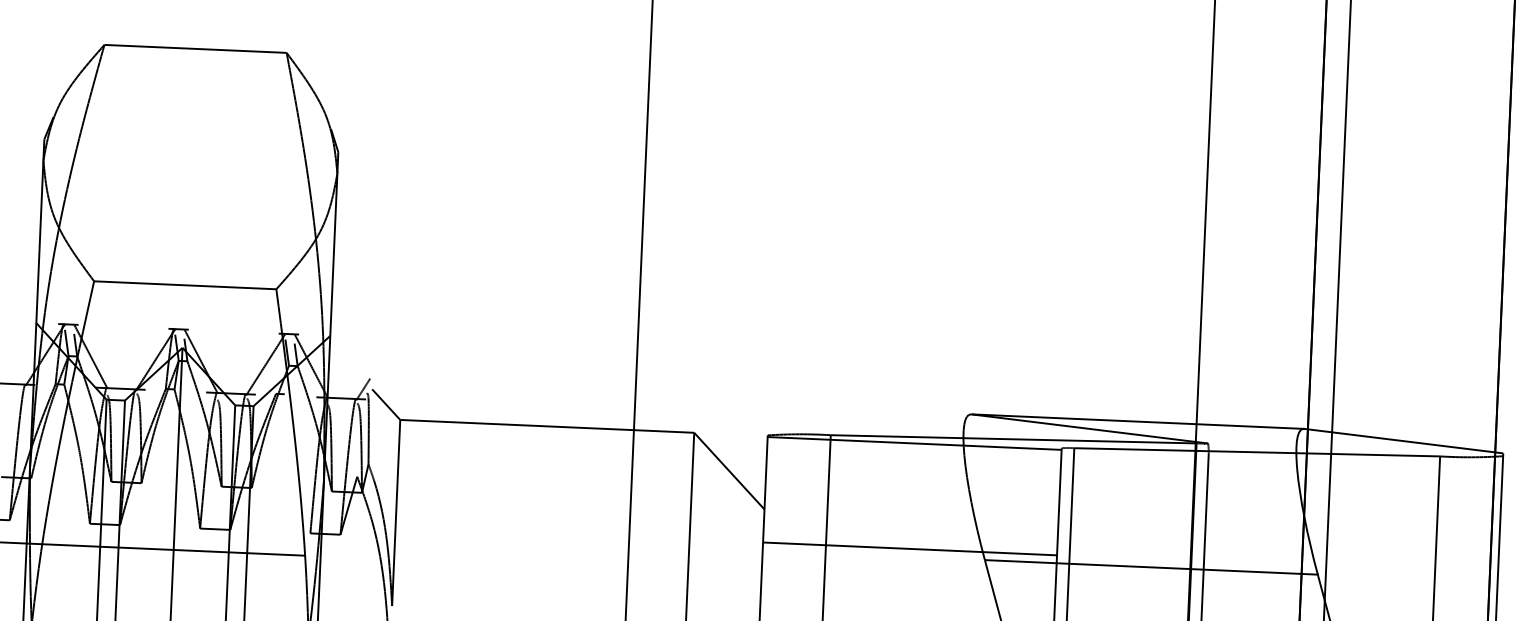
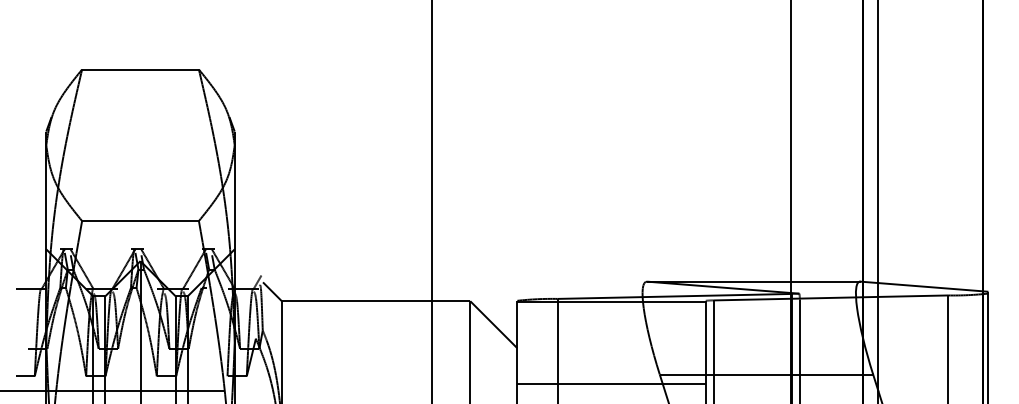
line: (909, 548) -> (611, 384), moved

